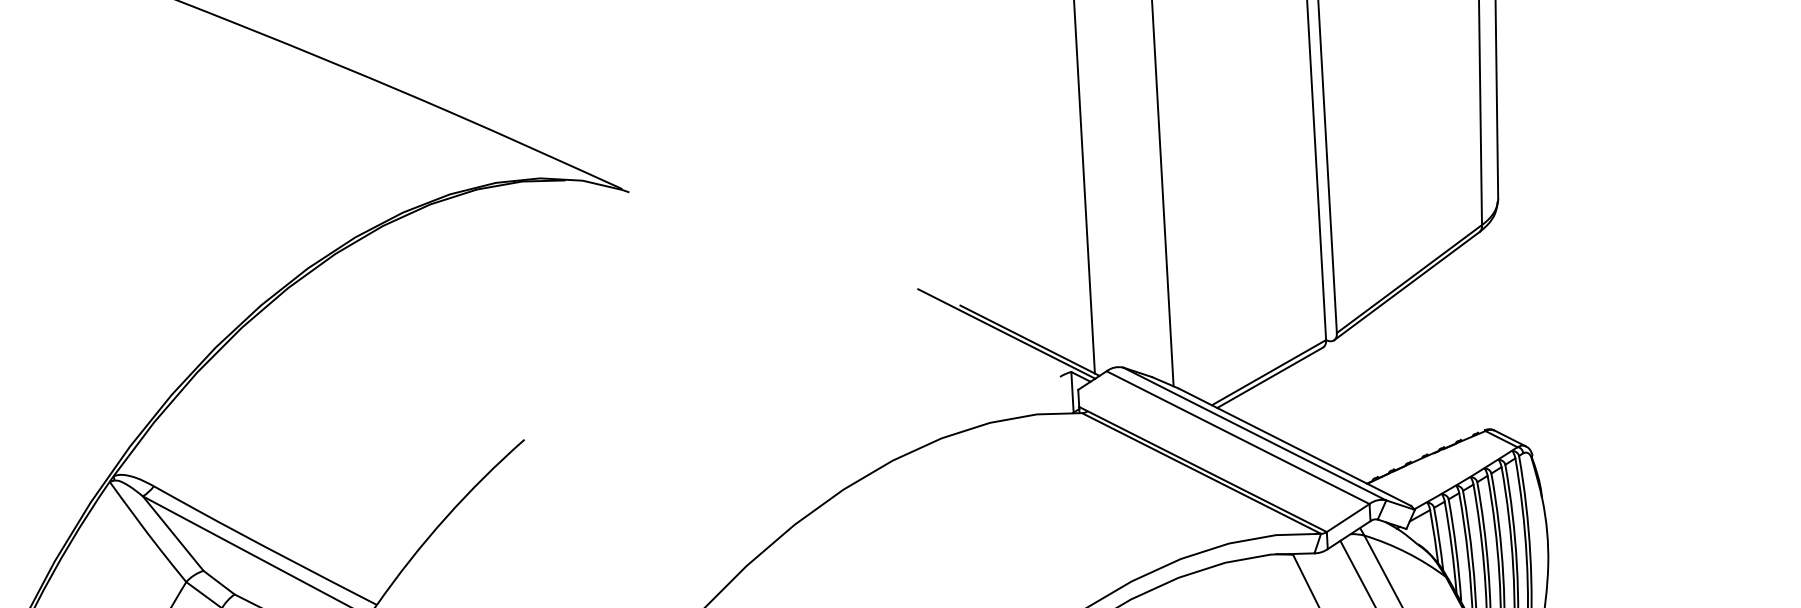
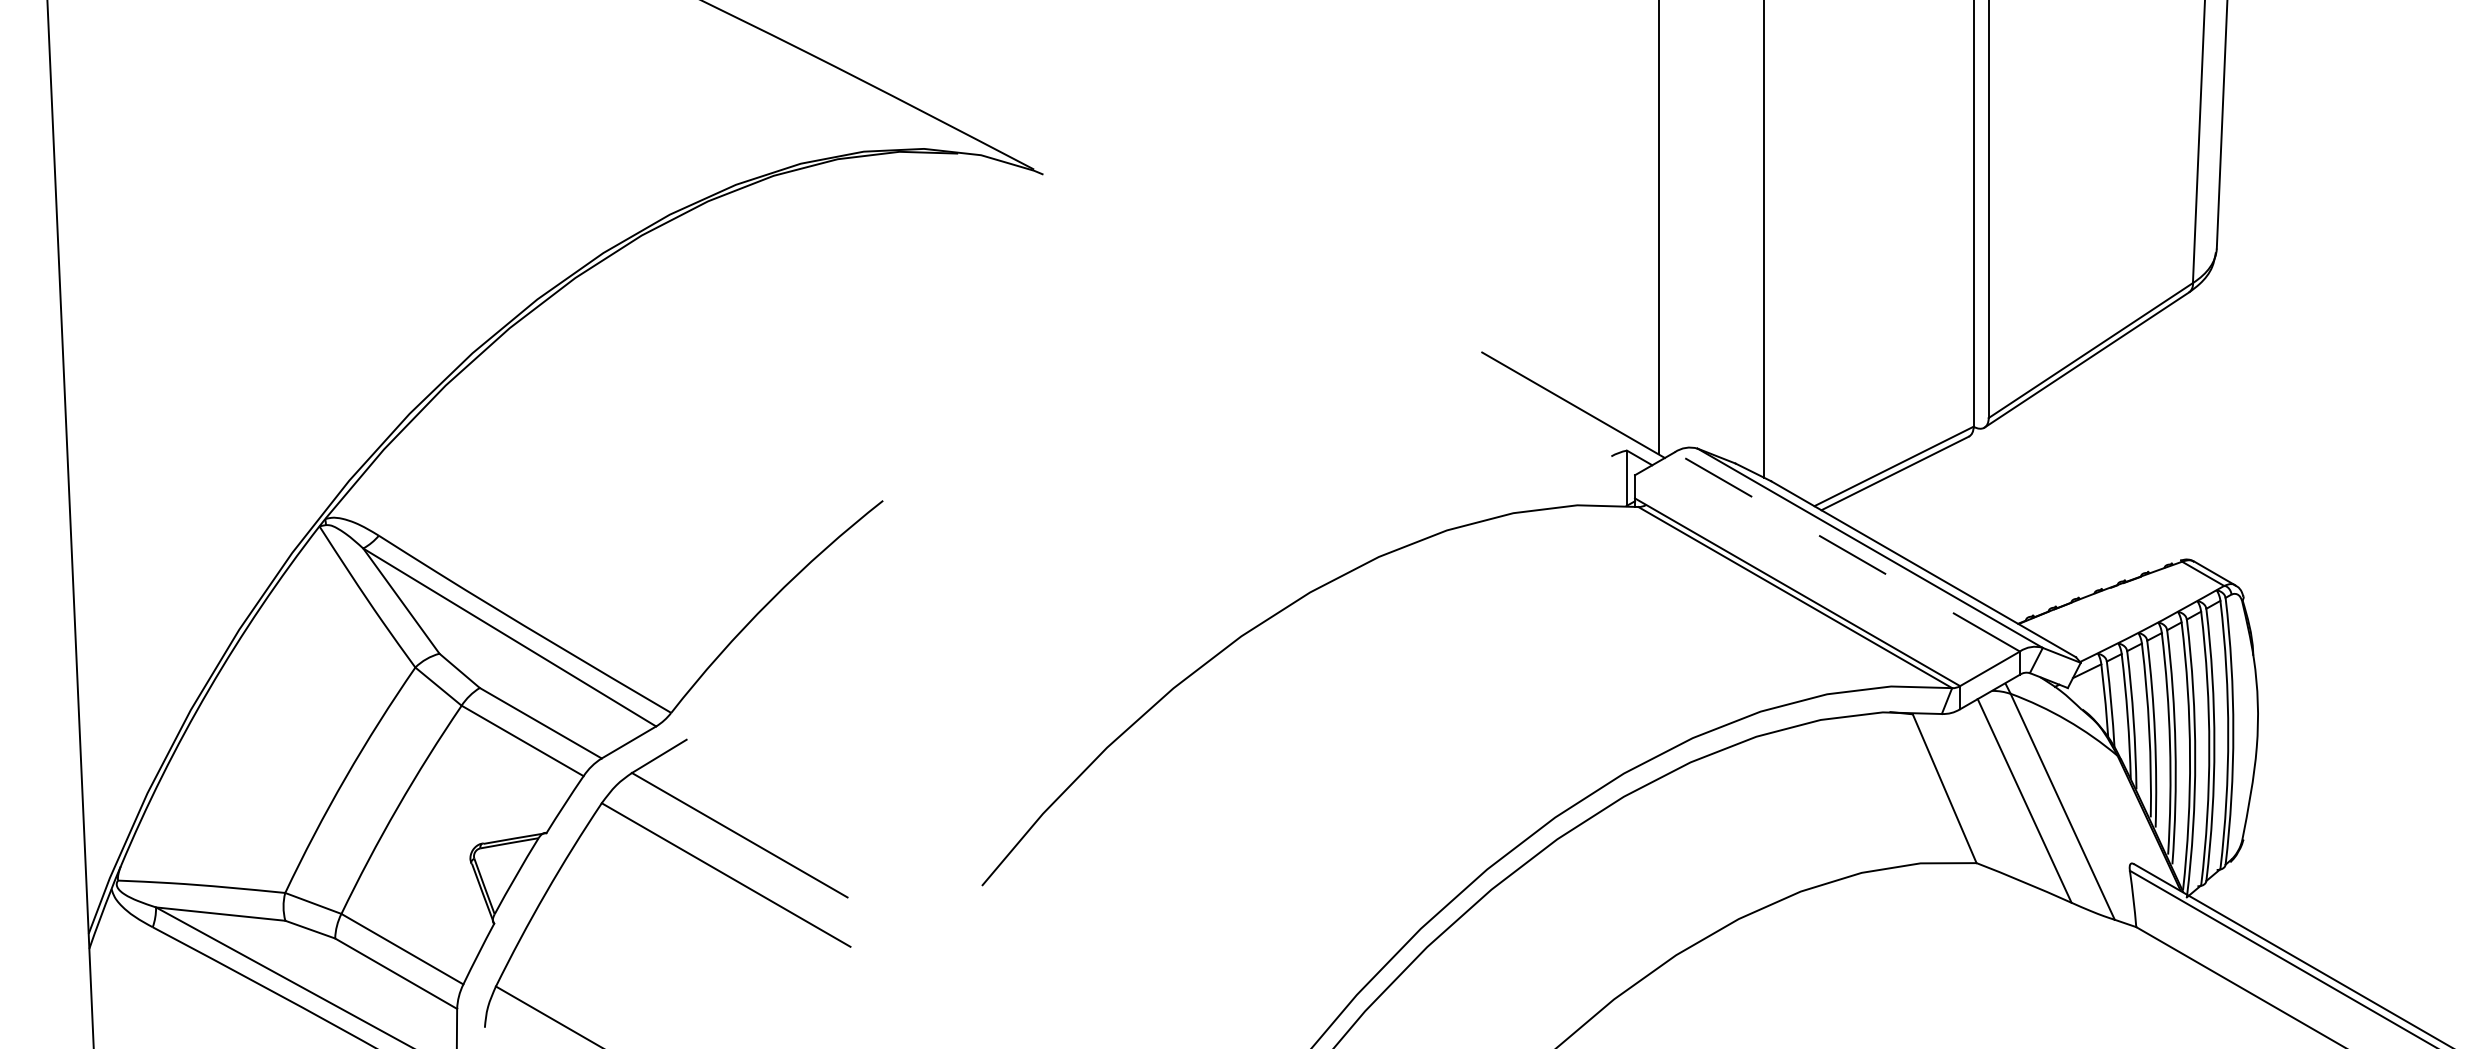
line: (1006, 334) -> (1542, 394), removed
line: (1237, 437) -> (1846, 551), solid -> dashed

